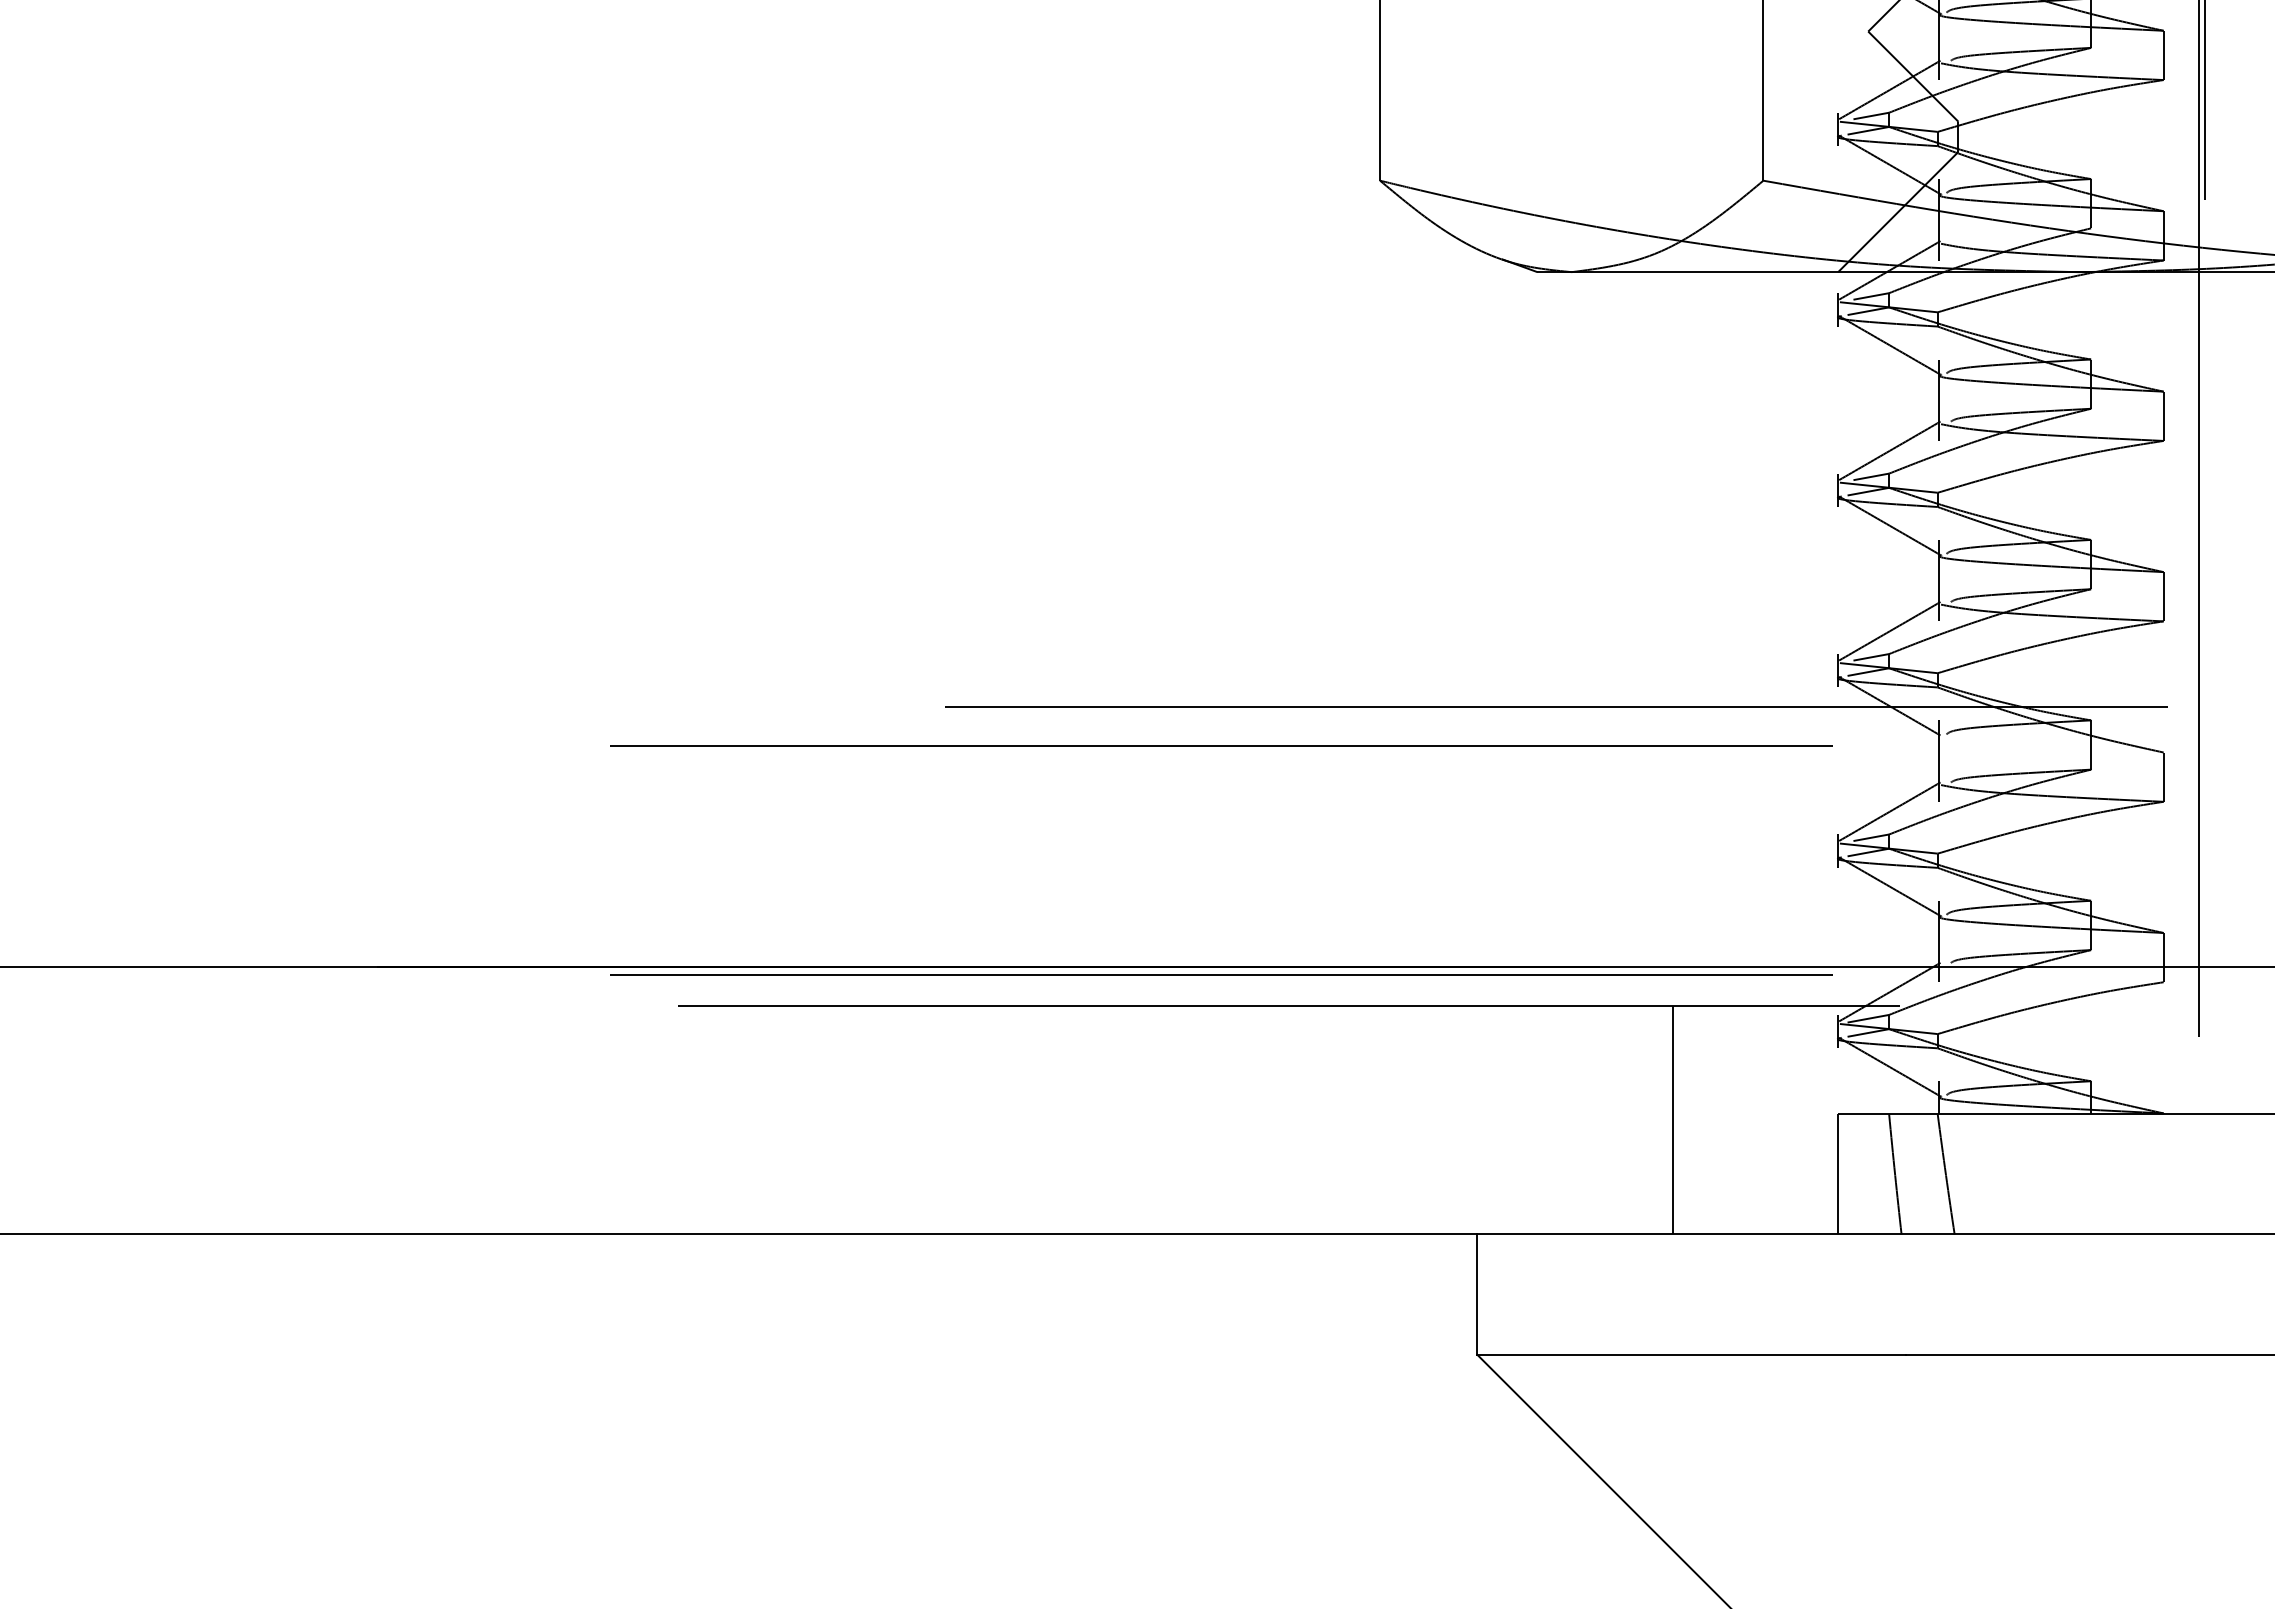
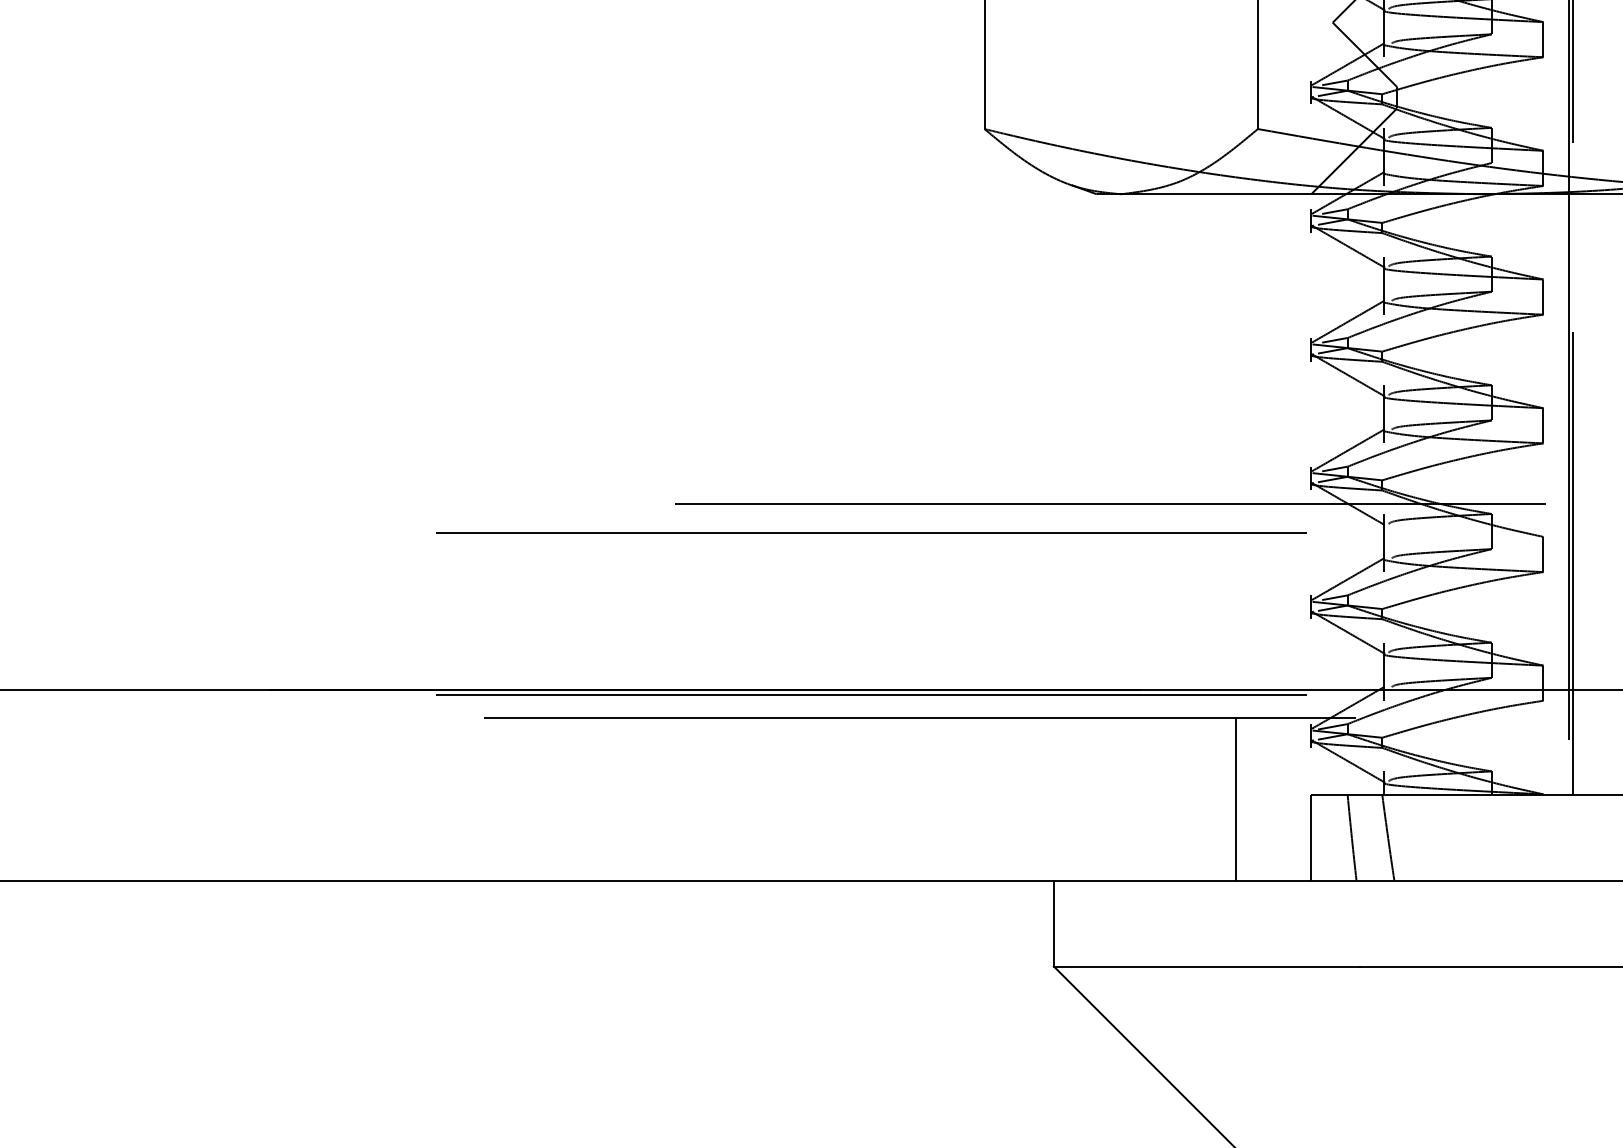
line: (2205, 789) -> (1573, 563), added
line: (1672, 1120) -> (1235, 799), moved

